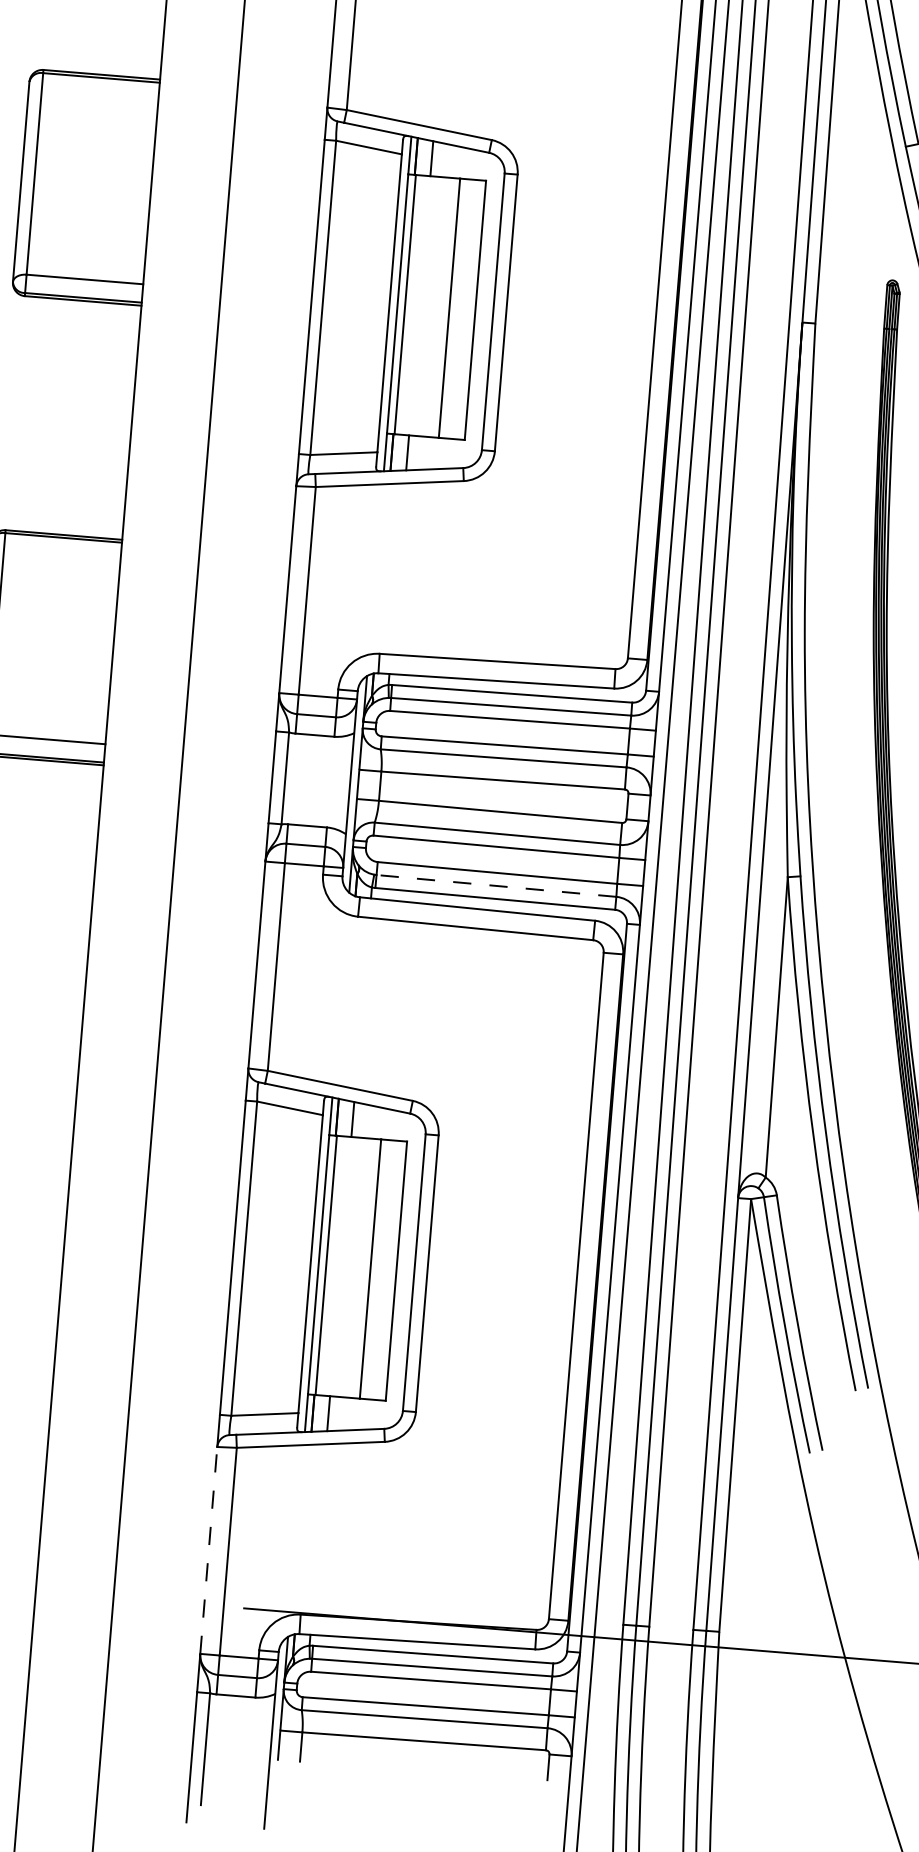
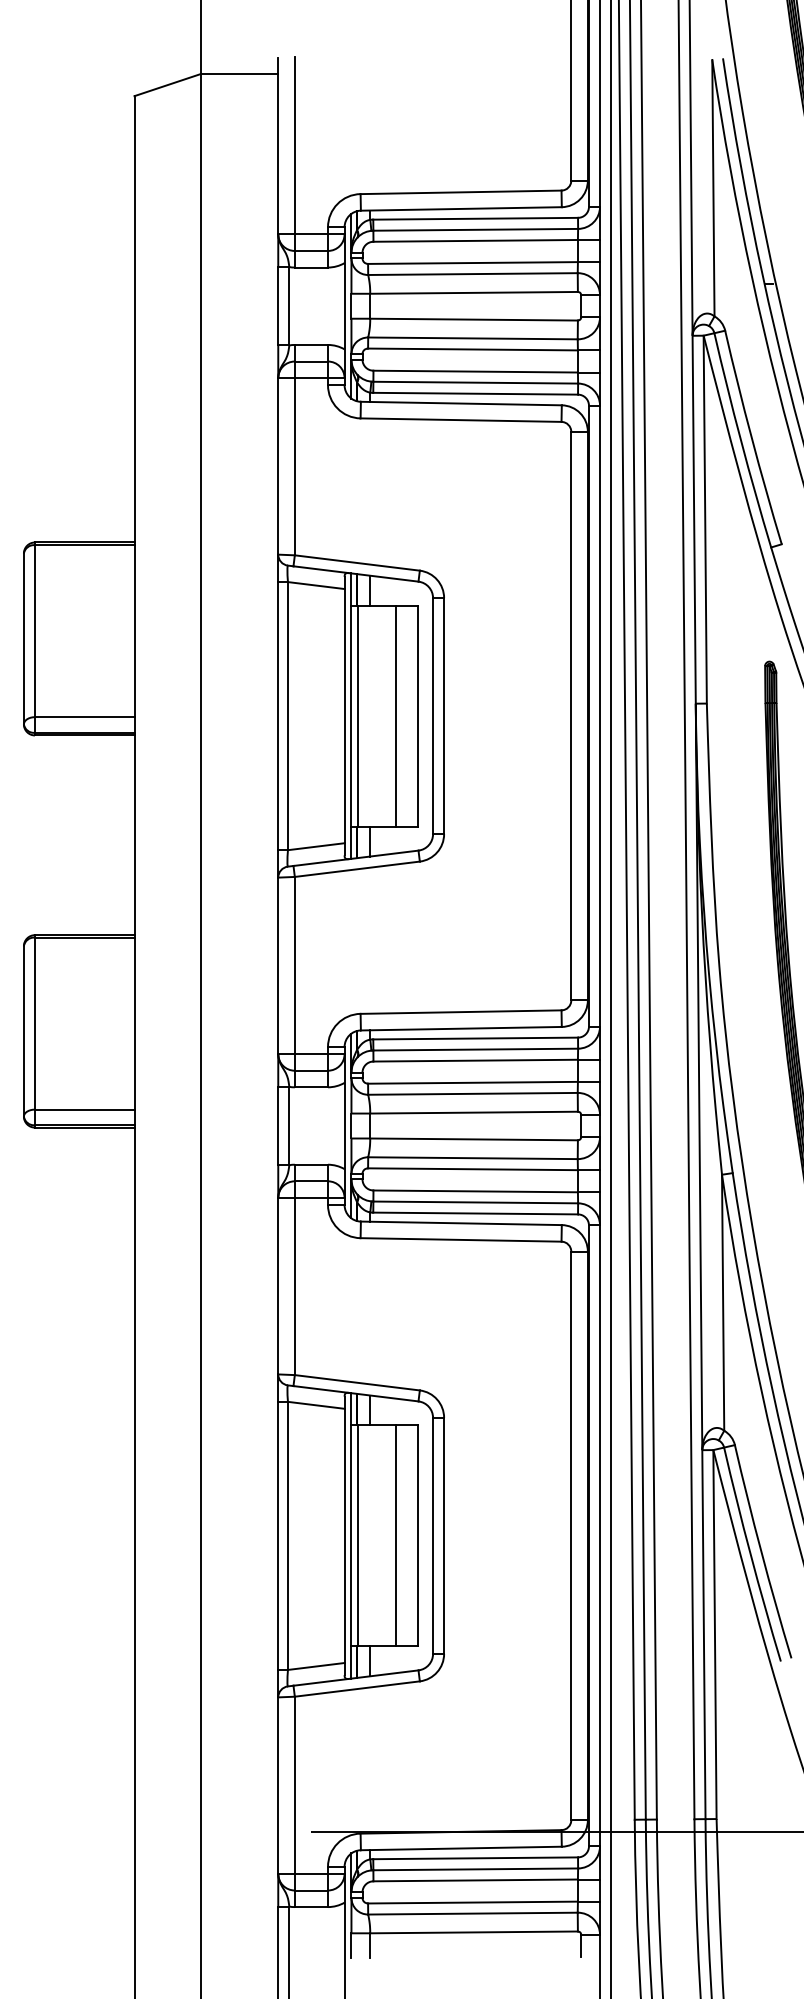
line: (496, 885) -> (475, 1202), dashed -> solid
line: (209, 1550) -> (278, 1785), dashed -> solid

